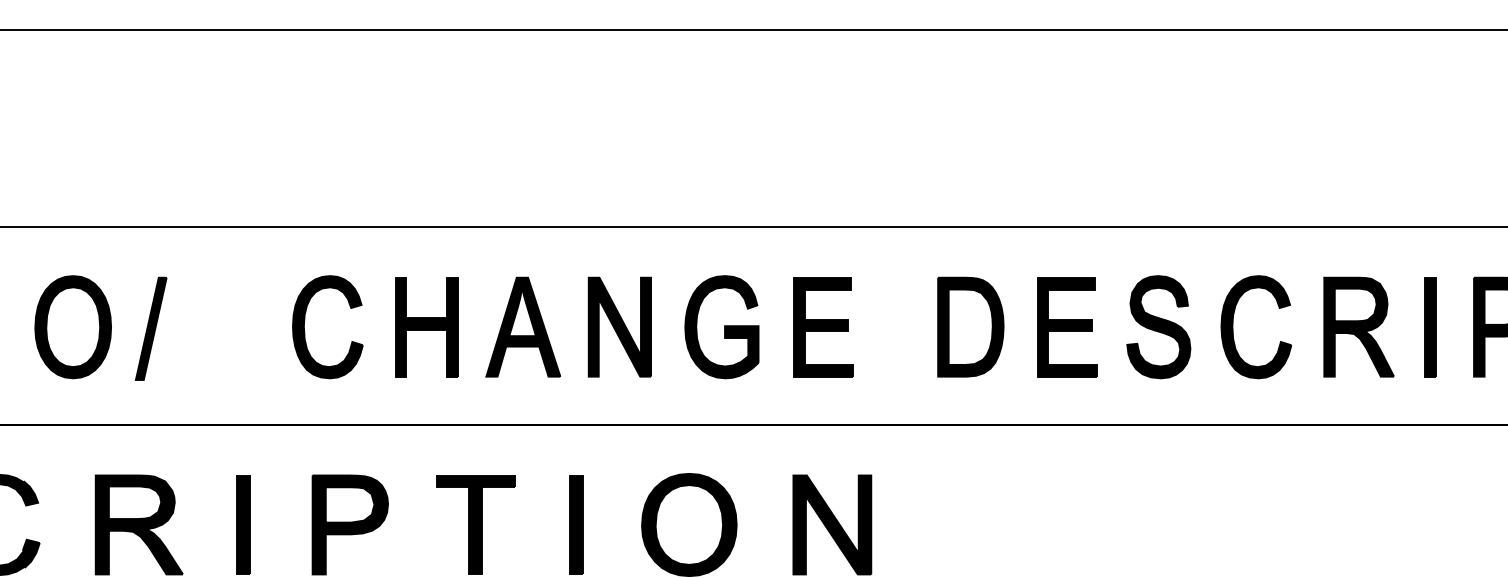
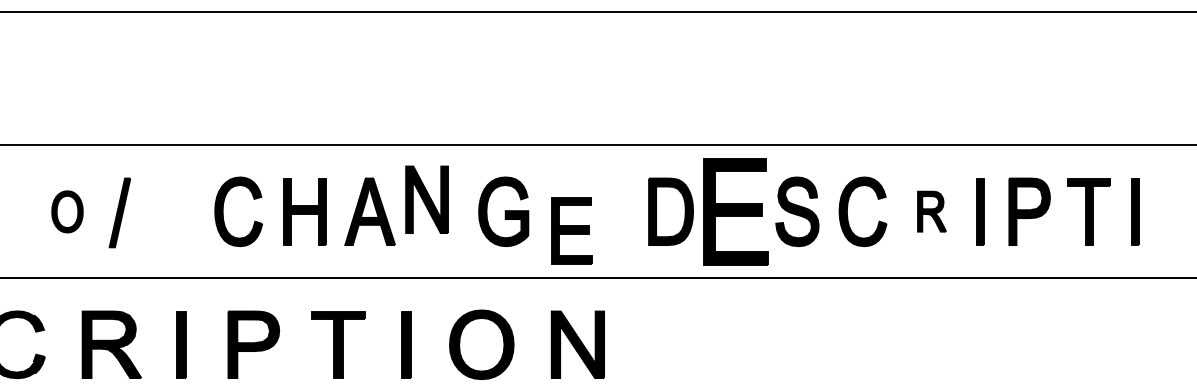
part: (73, 326) -> (67, 211), size x0.6
part: (619, 326) -> (426, 199), moved
part: (822, 326) -> (571, 230), moved
part: (1066, 326) -> (735, 211), size x1.6
part: (1358, 326) -> (931, 211), size x0.6

